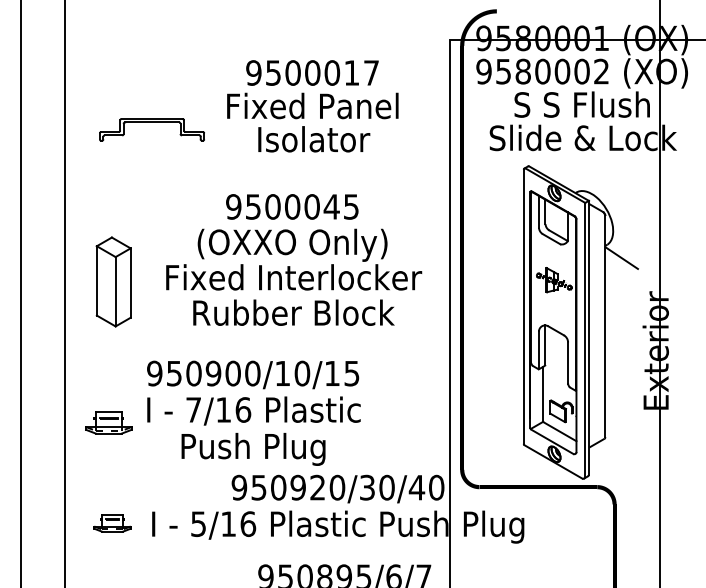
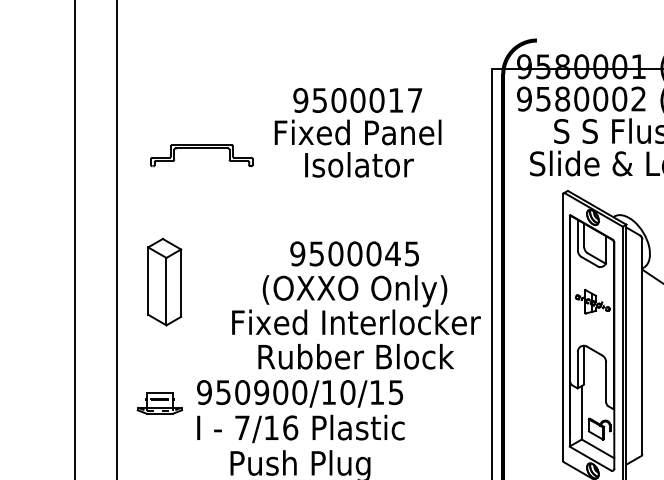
text: (294, 259) -> (356, 304), moved
part: (113, 281) -> (164, 281), moved
part: (108, 422) -> (159, 403), moved

